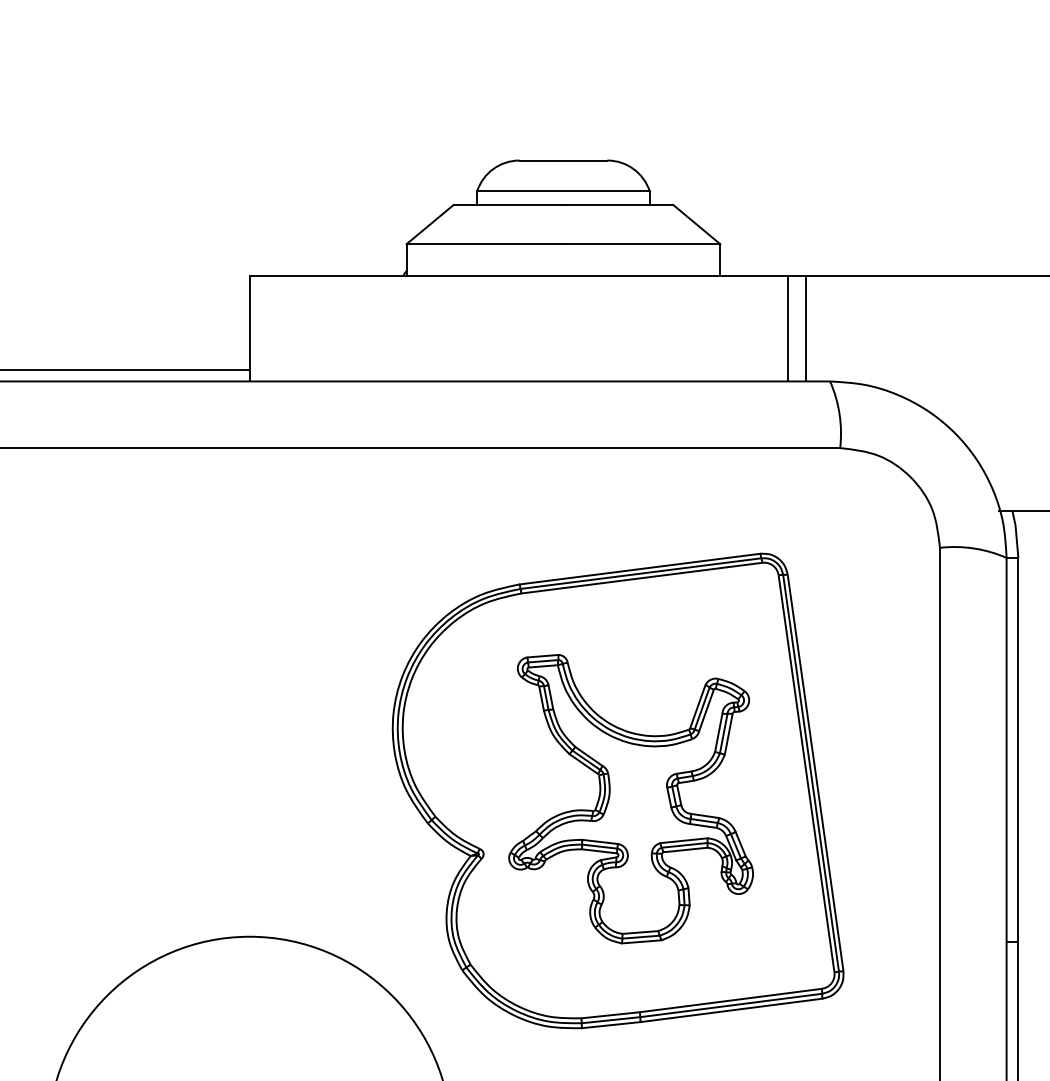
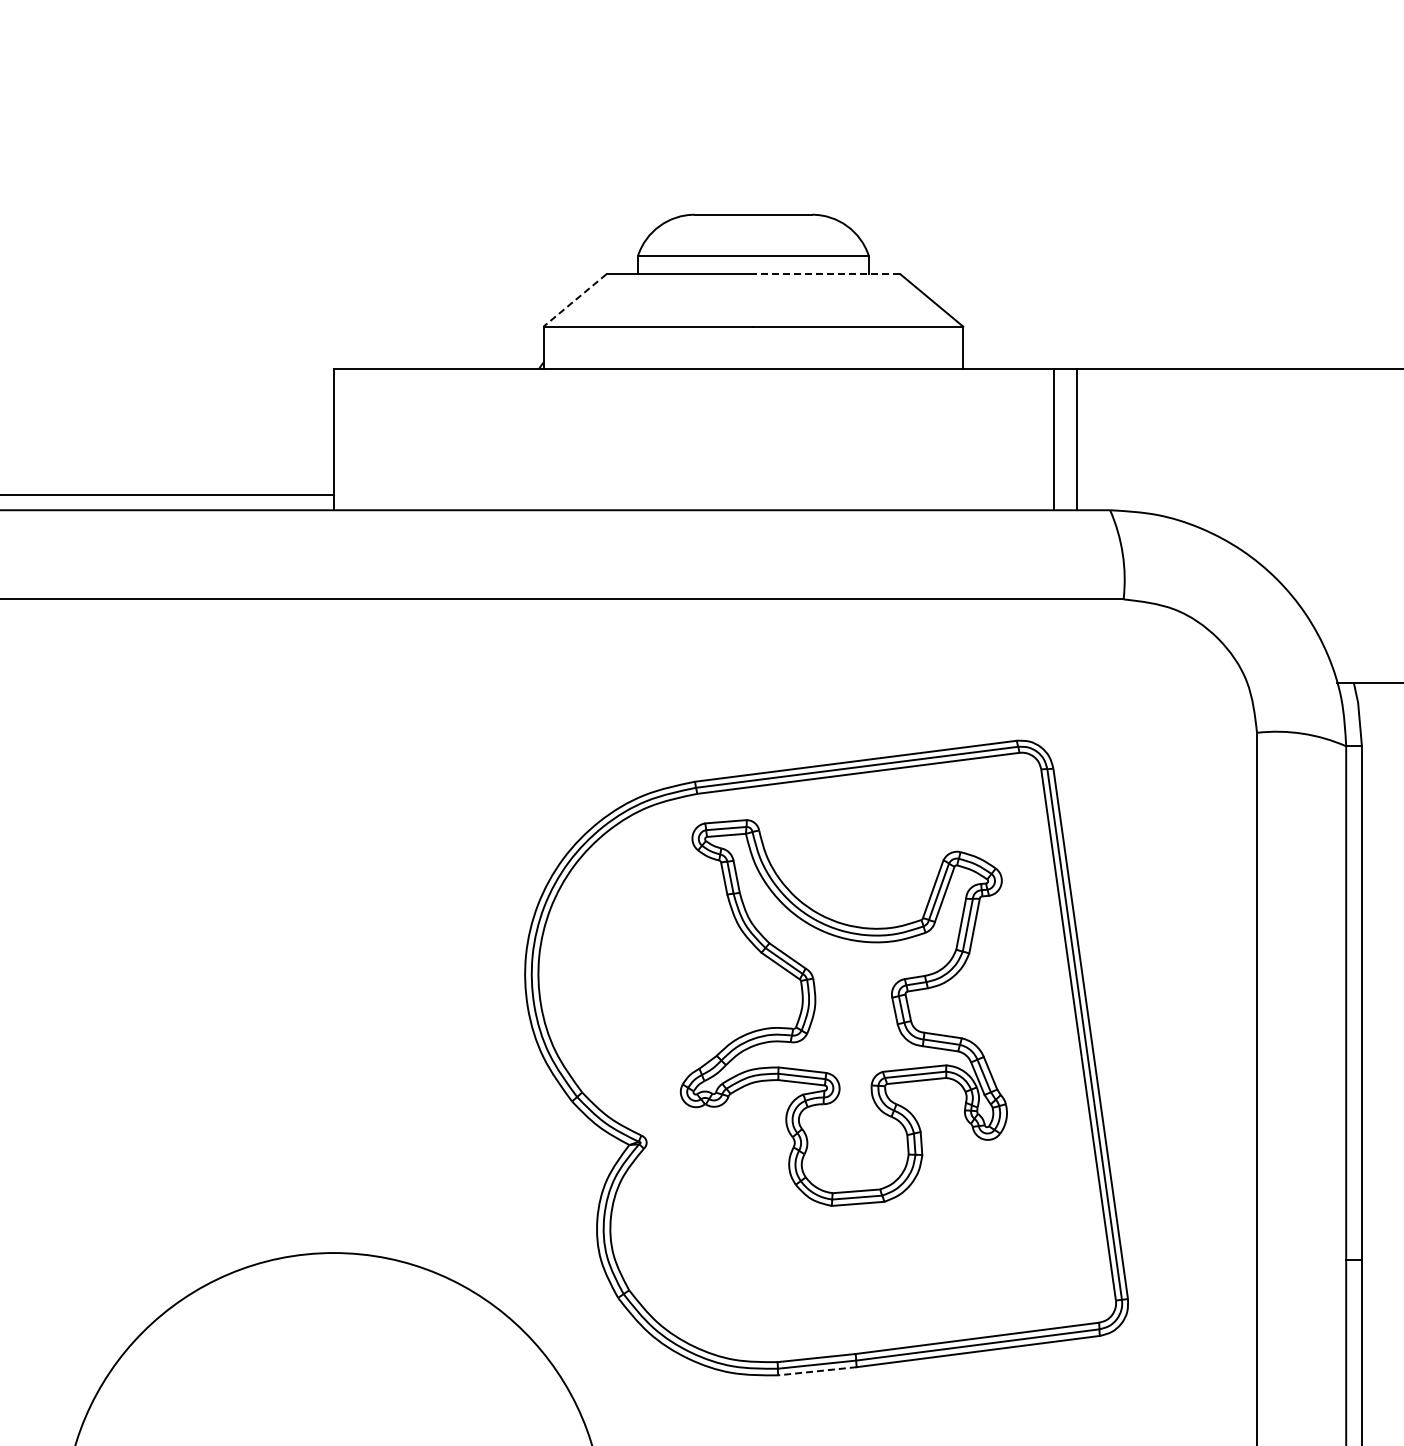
line: (618, 205) -> (826, 274), solid -> dashed
line: (430, 224) -> (575, 300), solid -> dashed
part: (630, 798) -> (843, 1012), moved
line: (610, 1025) -> (816, 1371), solid -> dashed

